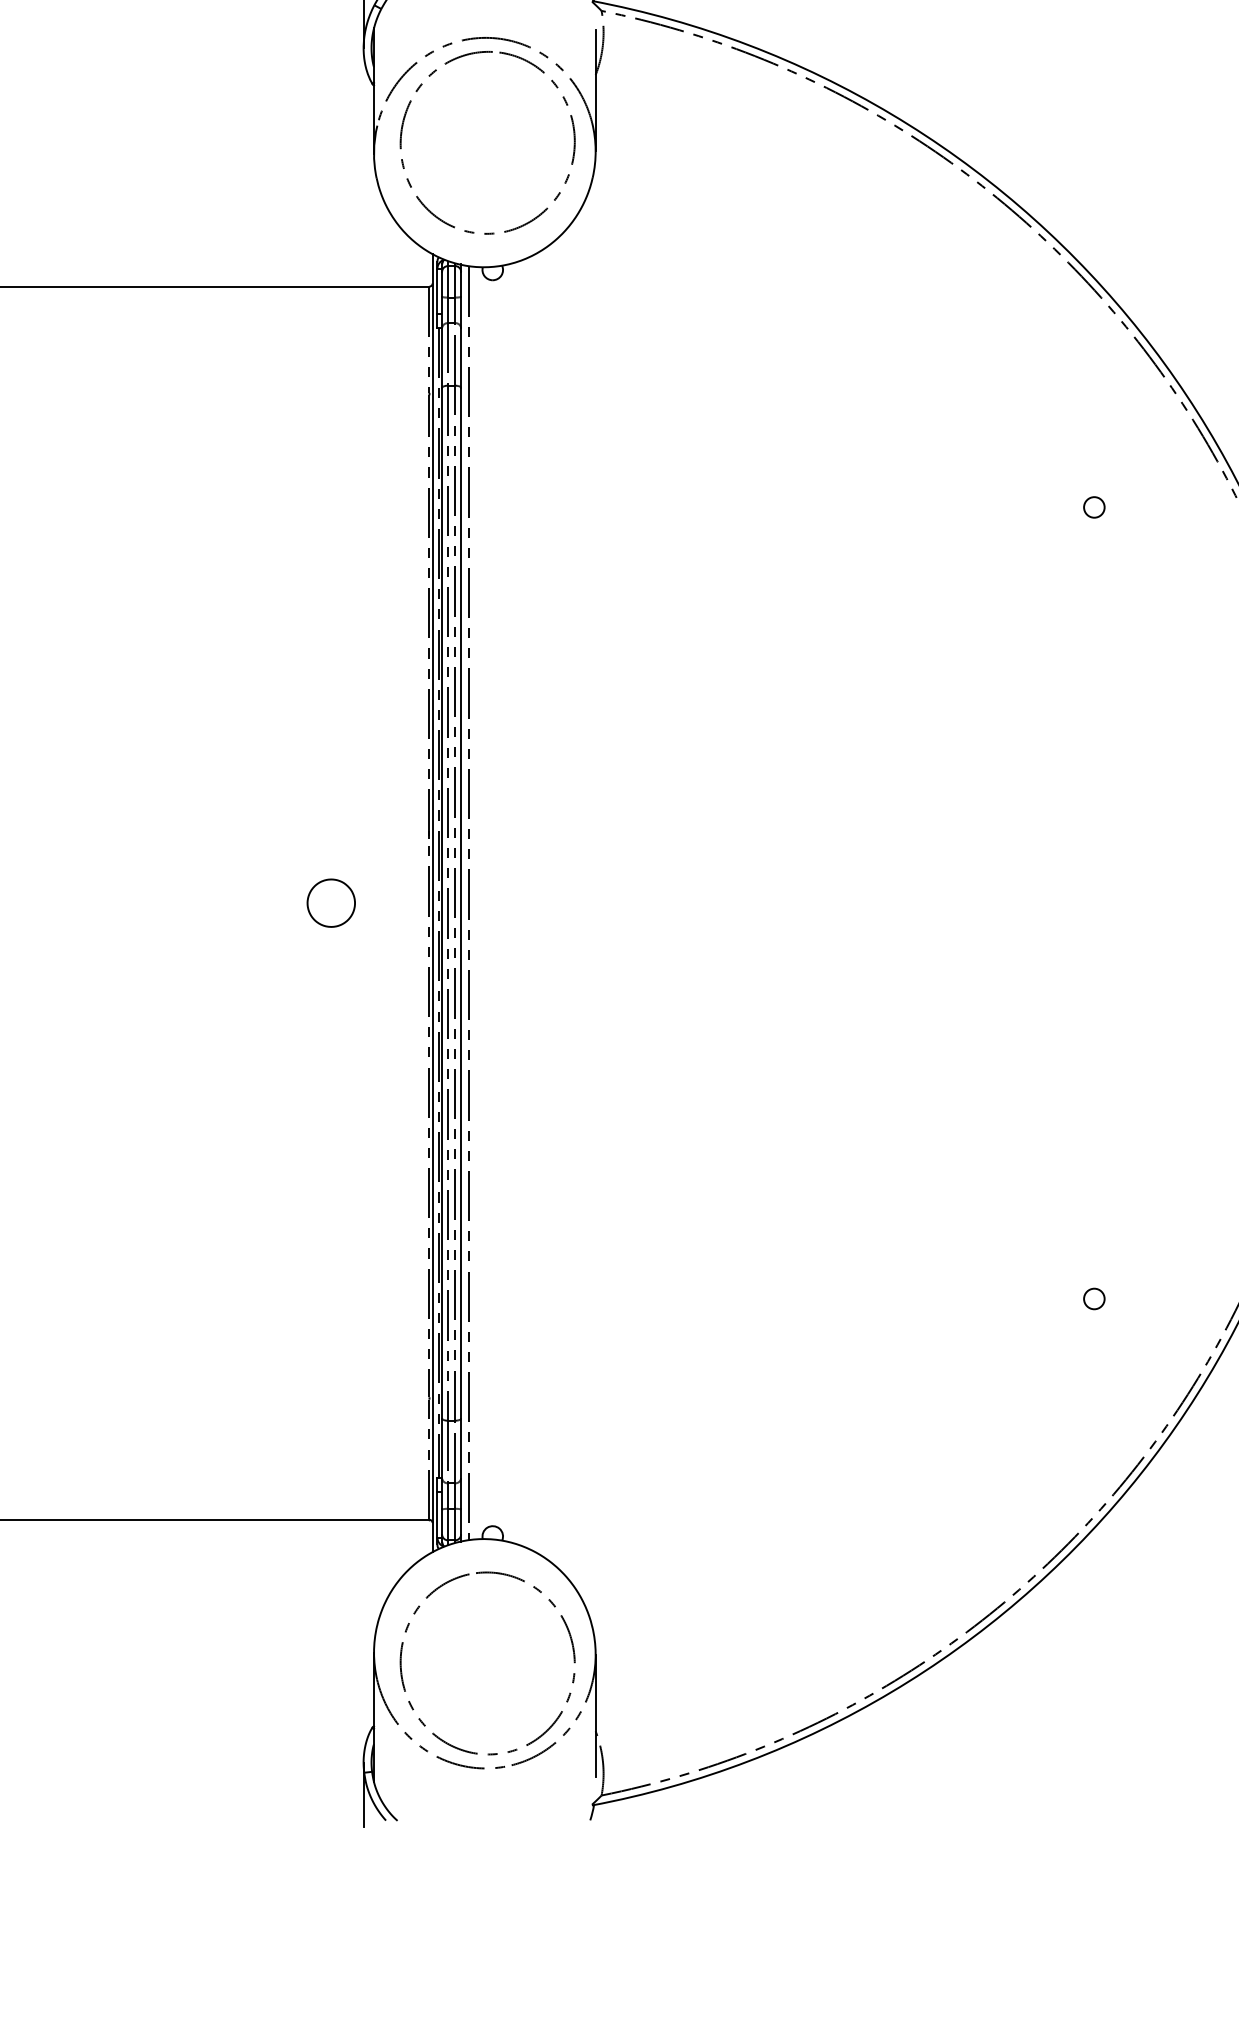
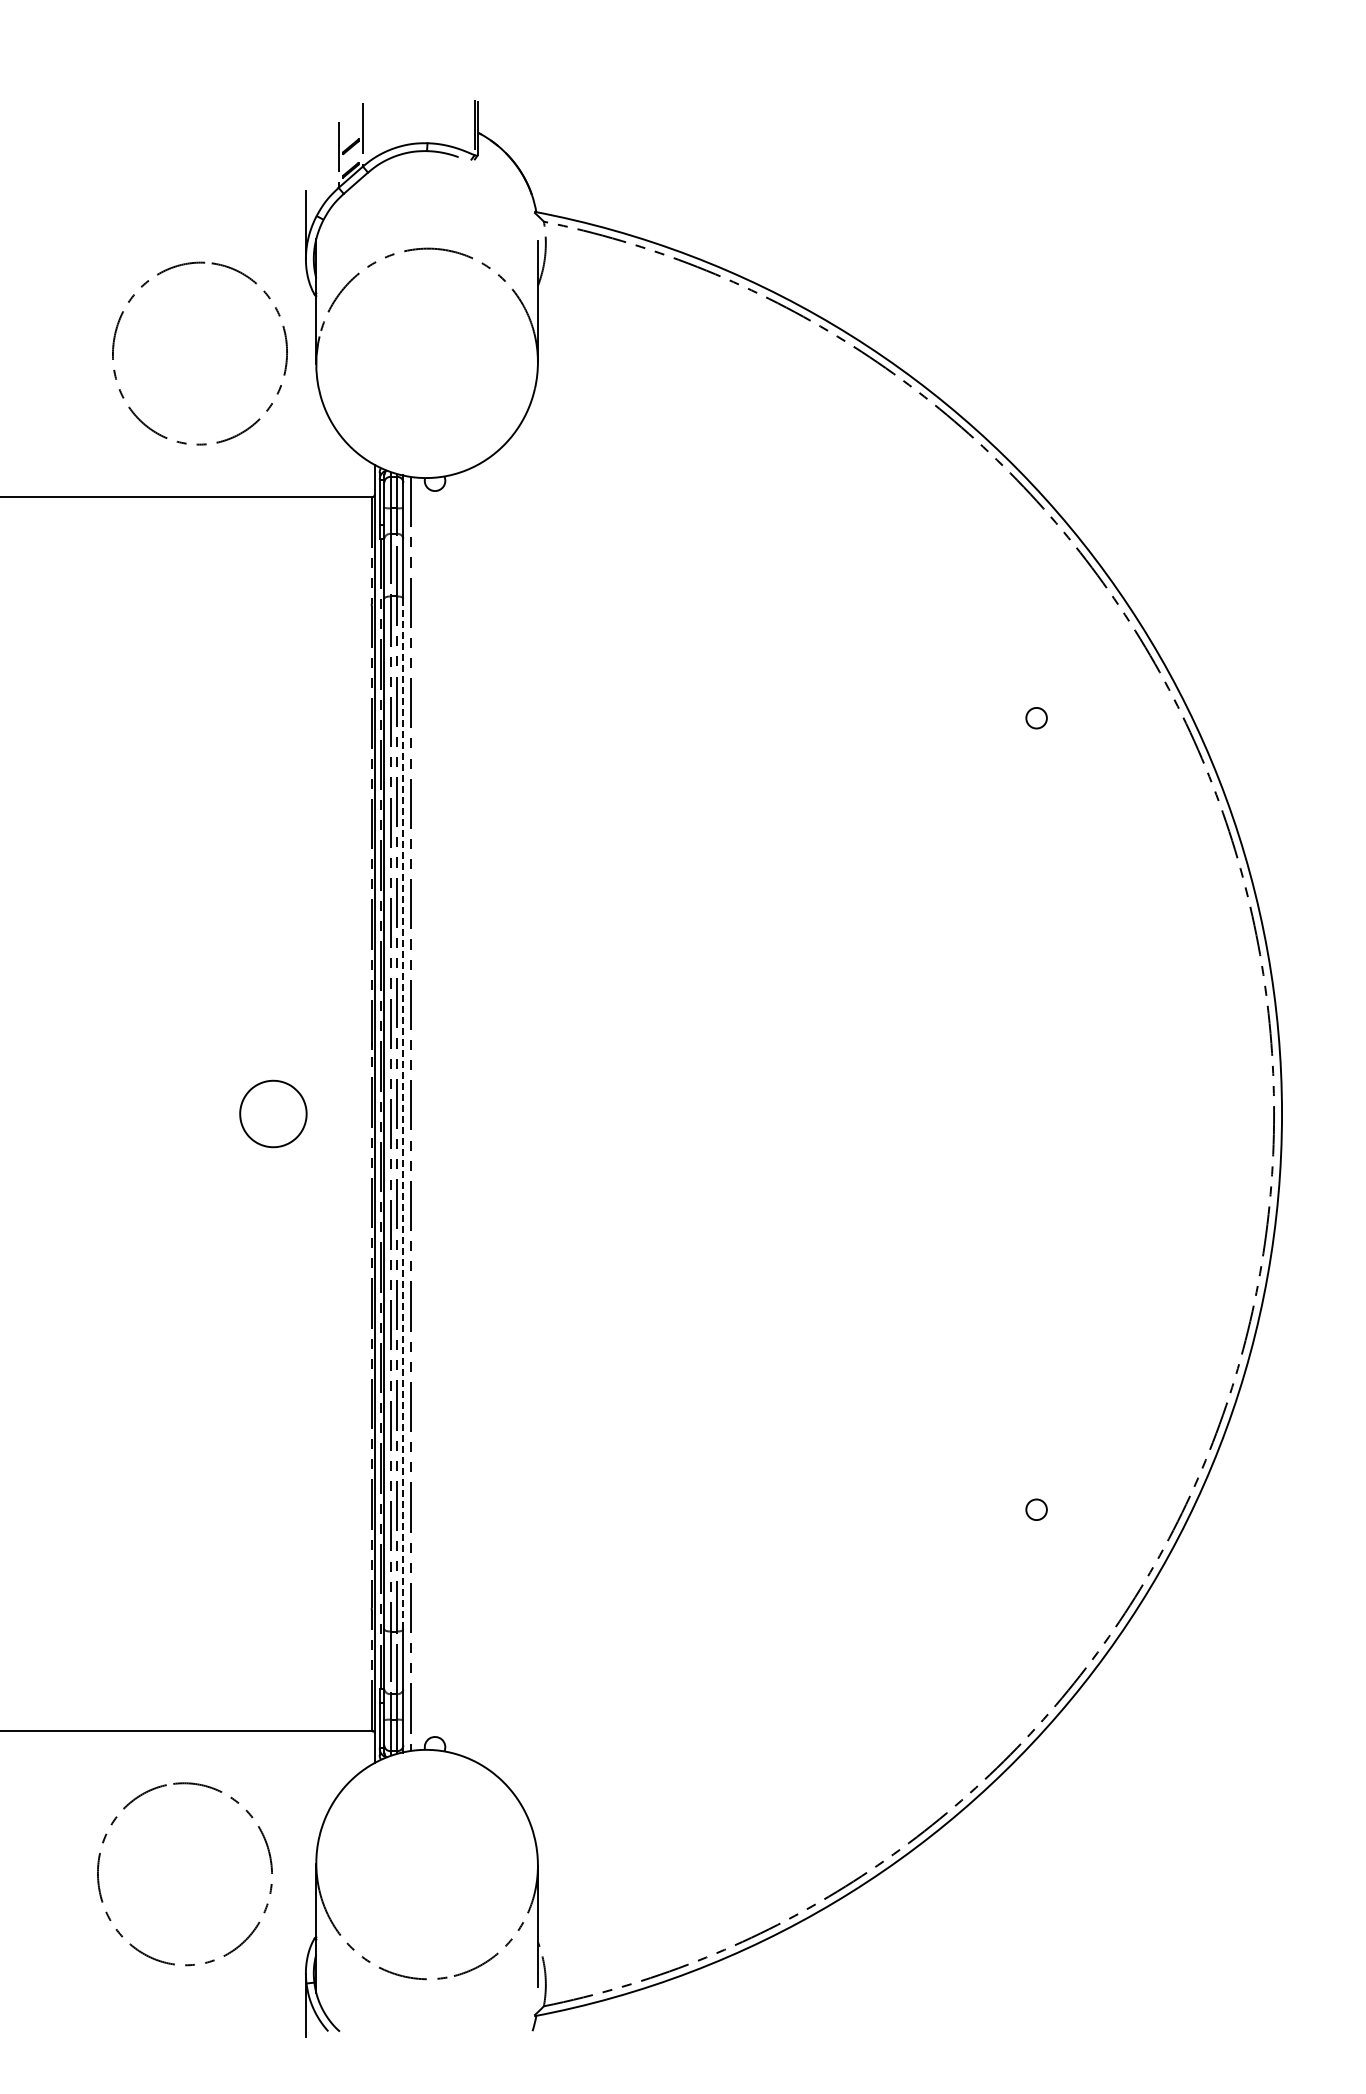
part: (402, 137) -> (114, 348), moved
part: (331, 902) -> (273, 1113), size x1.4
line: (461, 903) -> (403, 1114), solid -> dashed
part: (402, 1668) -> (99, 1879), moved

